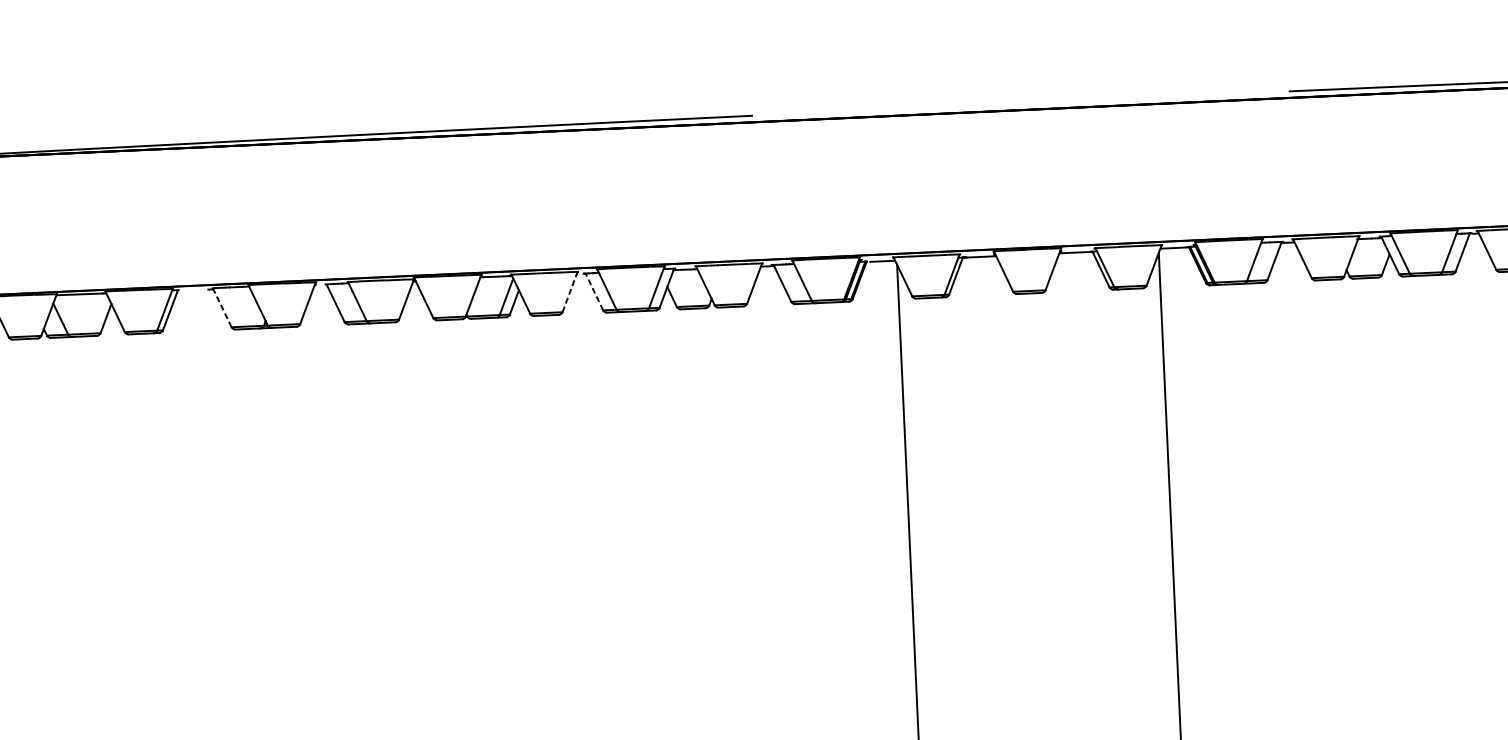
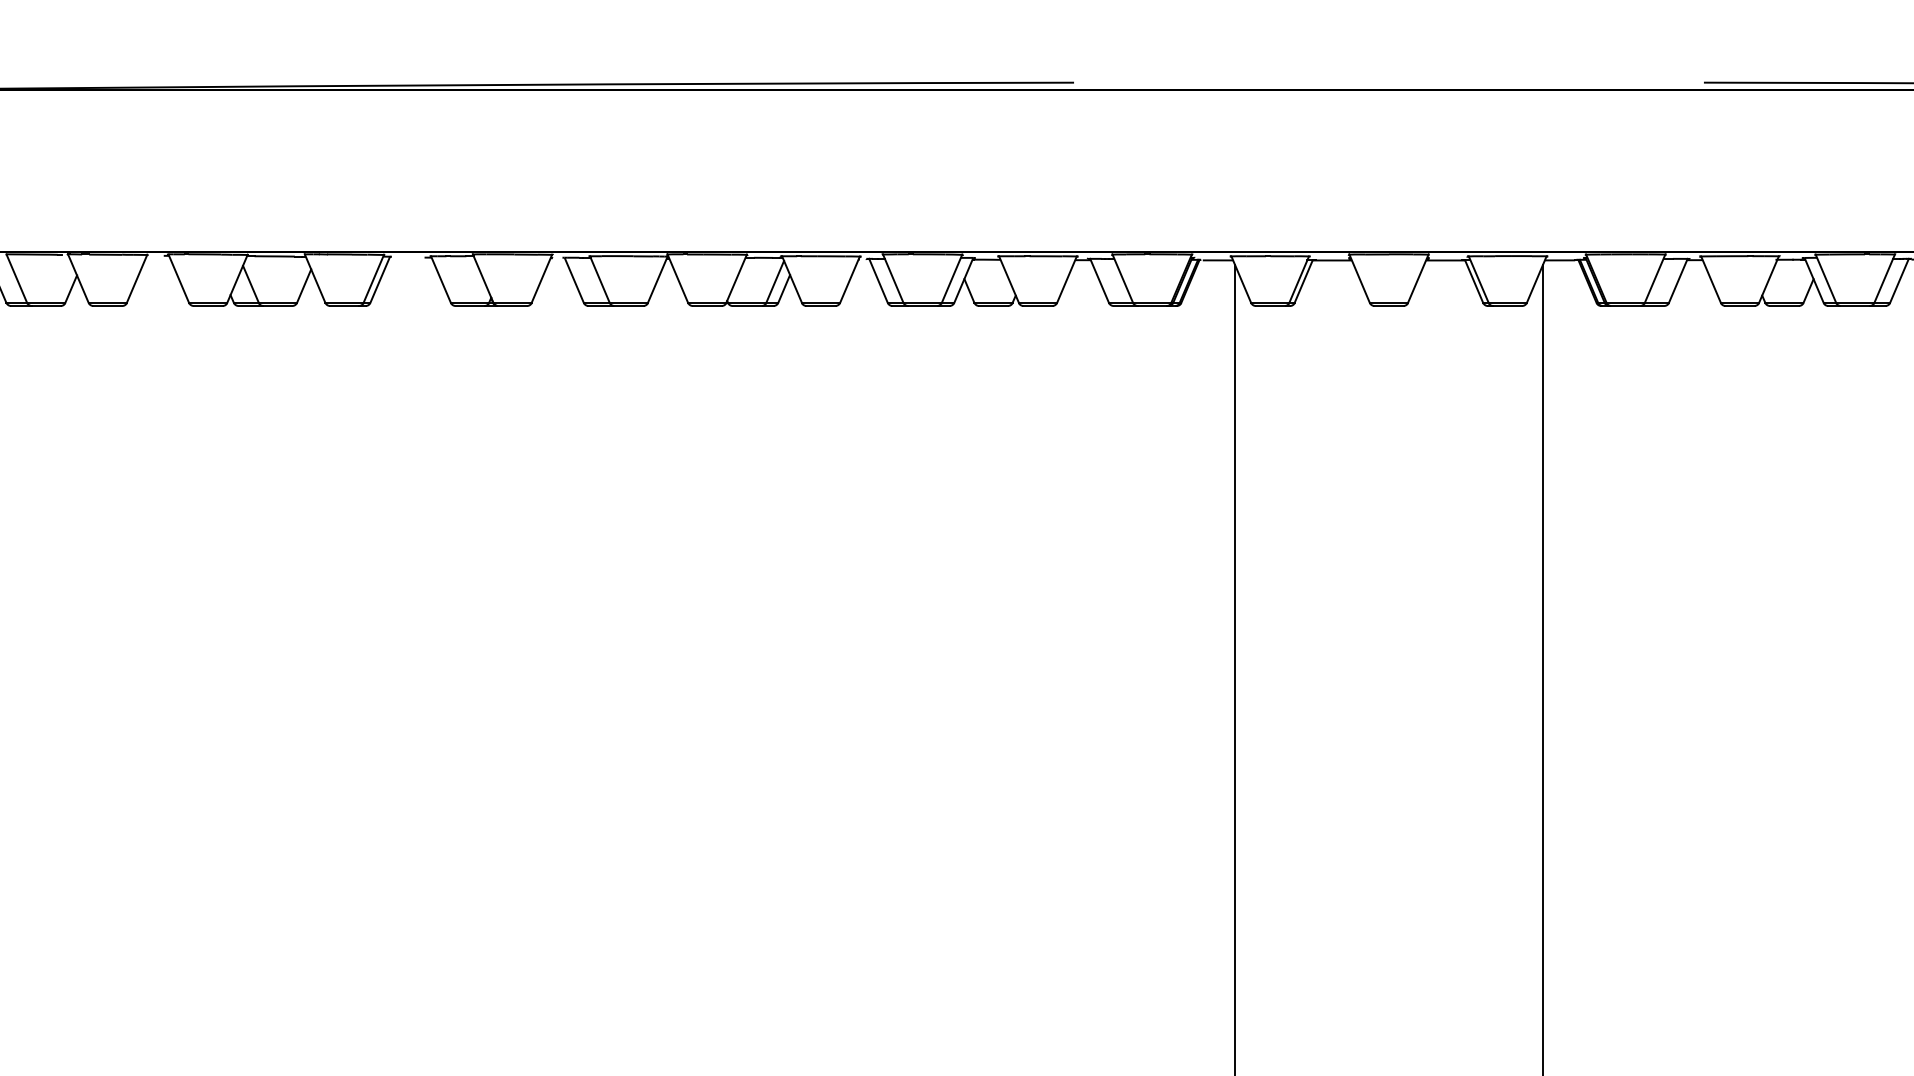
line: (570, 291) -> (850, 279), dashed -> solid
line: (594, 291) -> (878, 280), dashed -> solid
line: (221, 307) -> (440, 279), dashed -> solid

